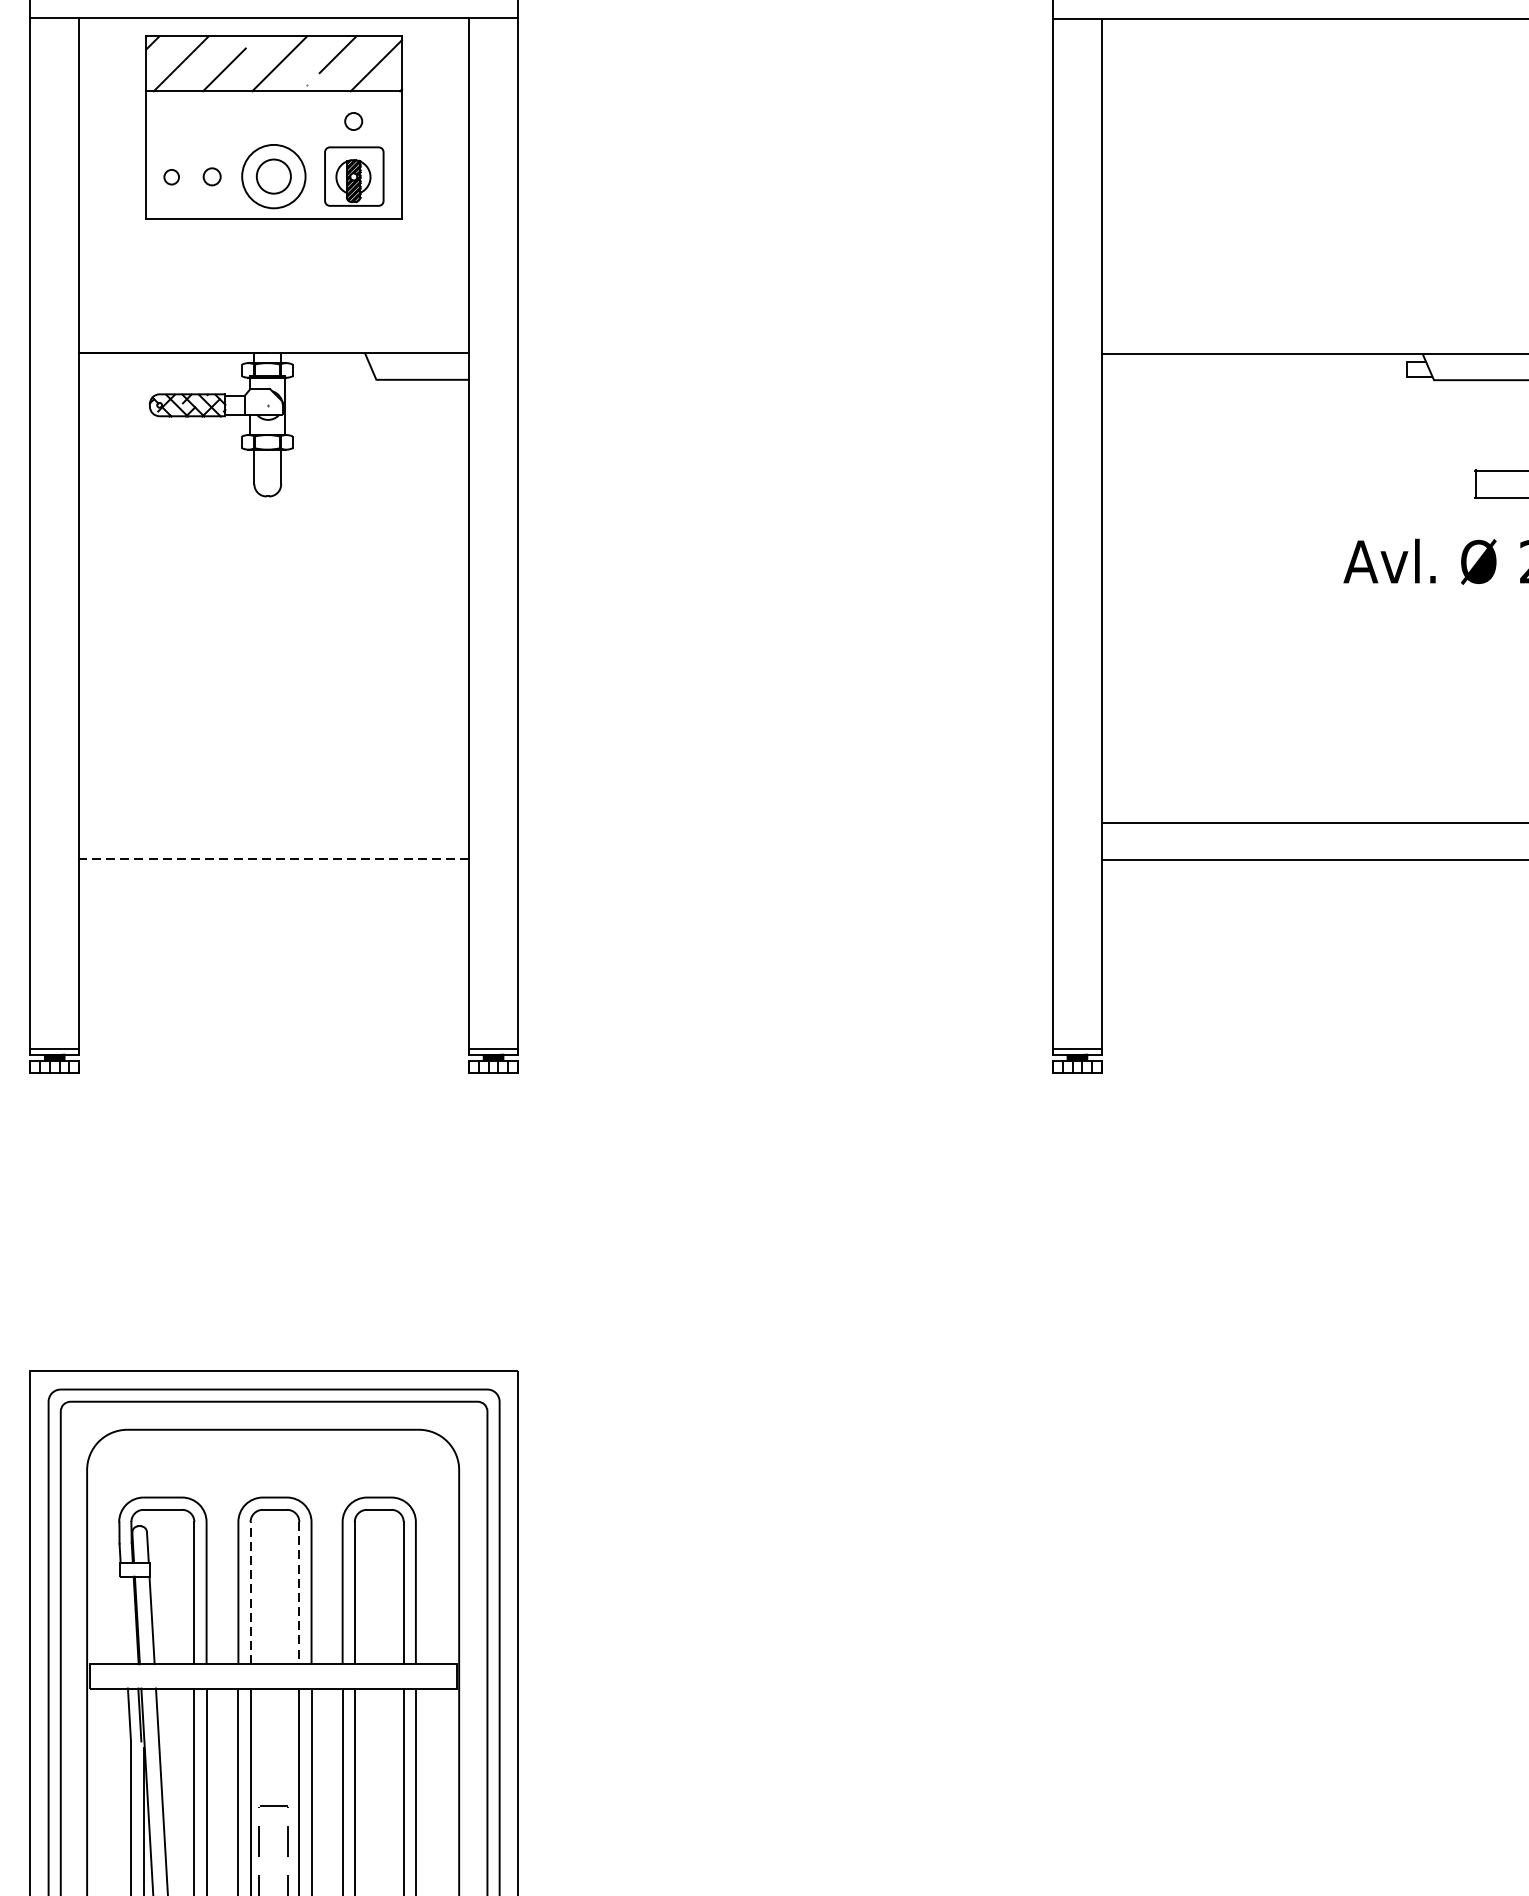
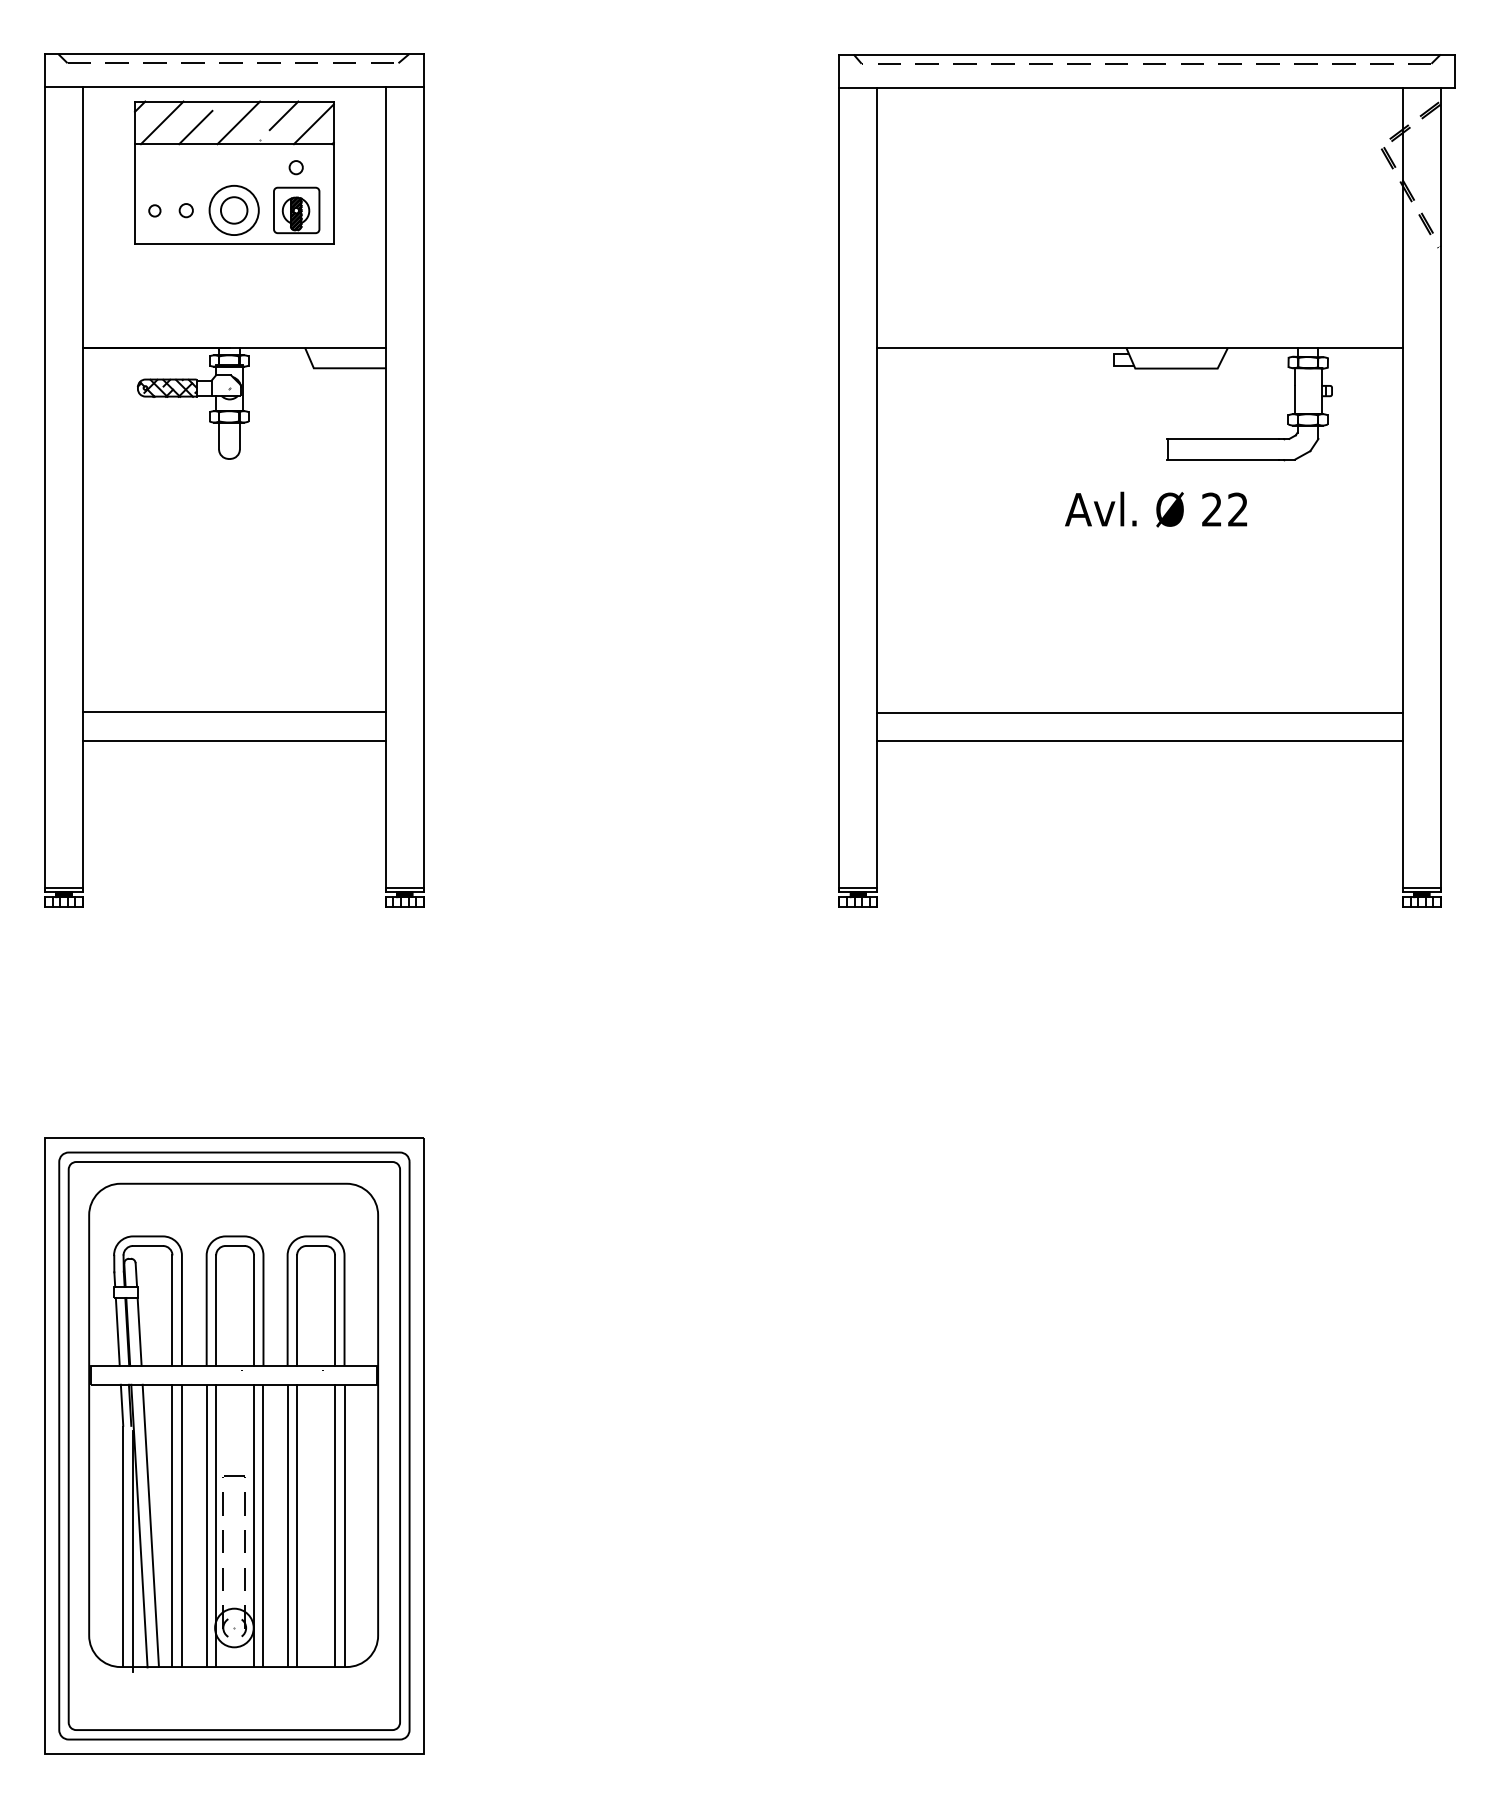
line: (272, 822) -> (233, 712), added
line: (272, 859) -> (233, 740), dashed -> solid
line: (251, 1592) -> (216, 1310), dashed -> solid
line: (299, 1594) -> (254, 1311), dashed -> solid
line: (123, 1619) -> (117, 1331), added

